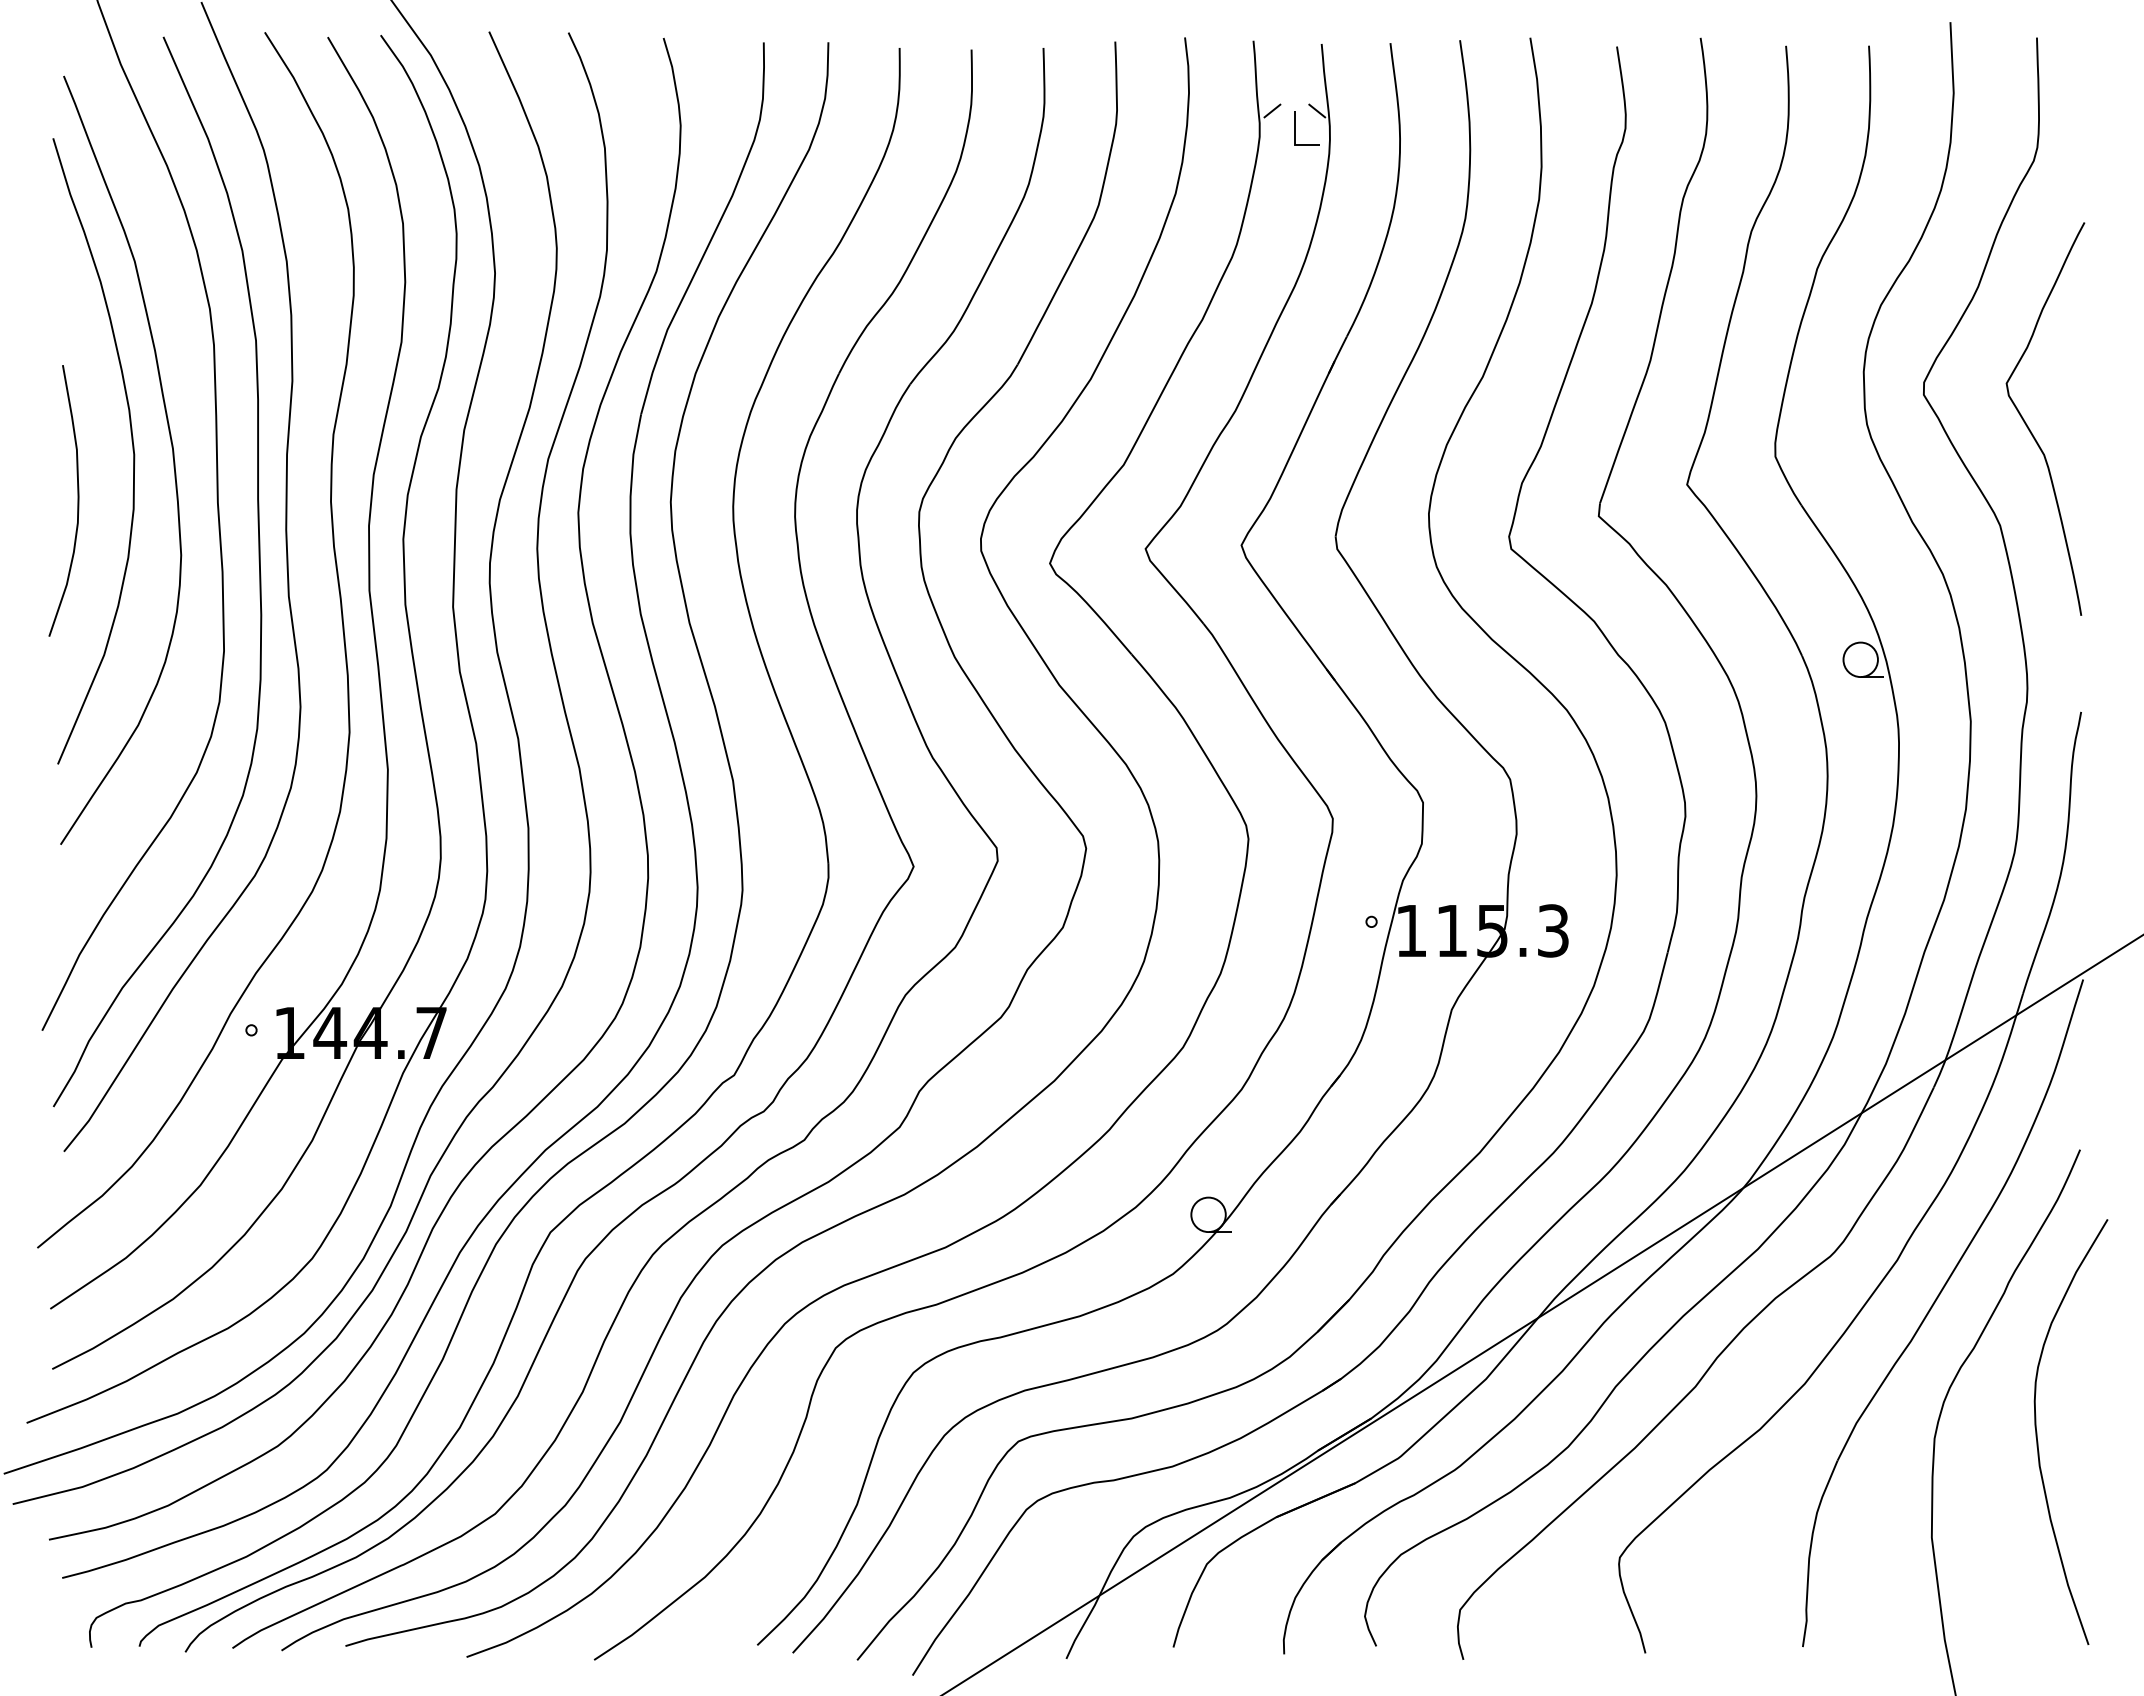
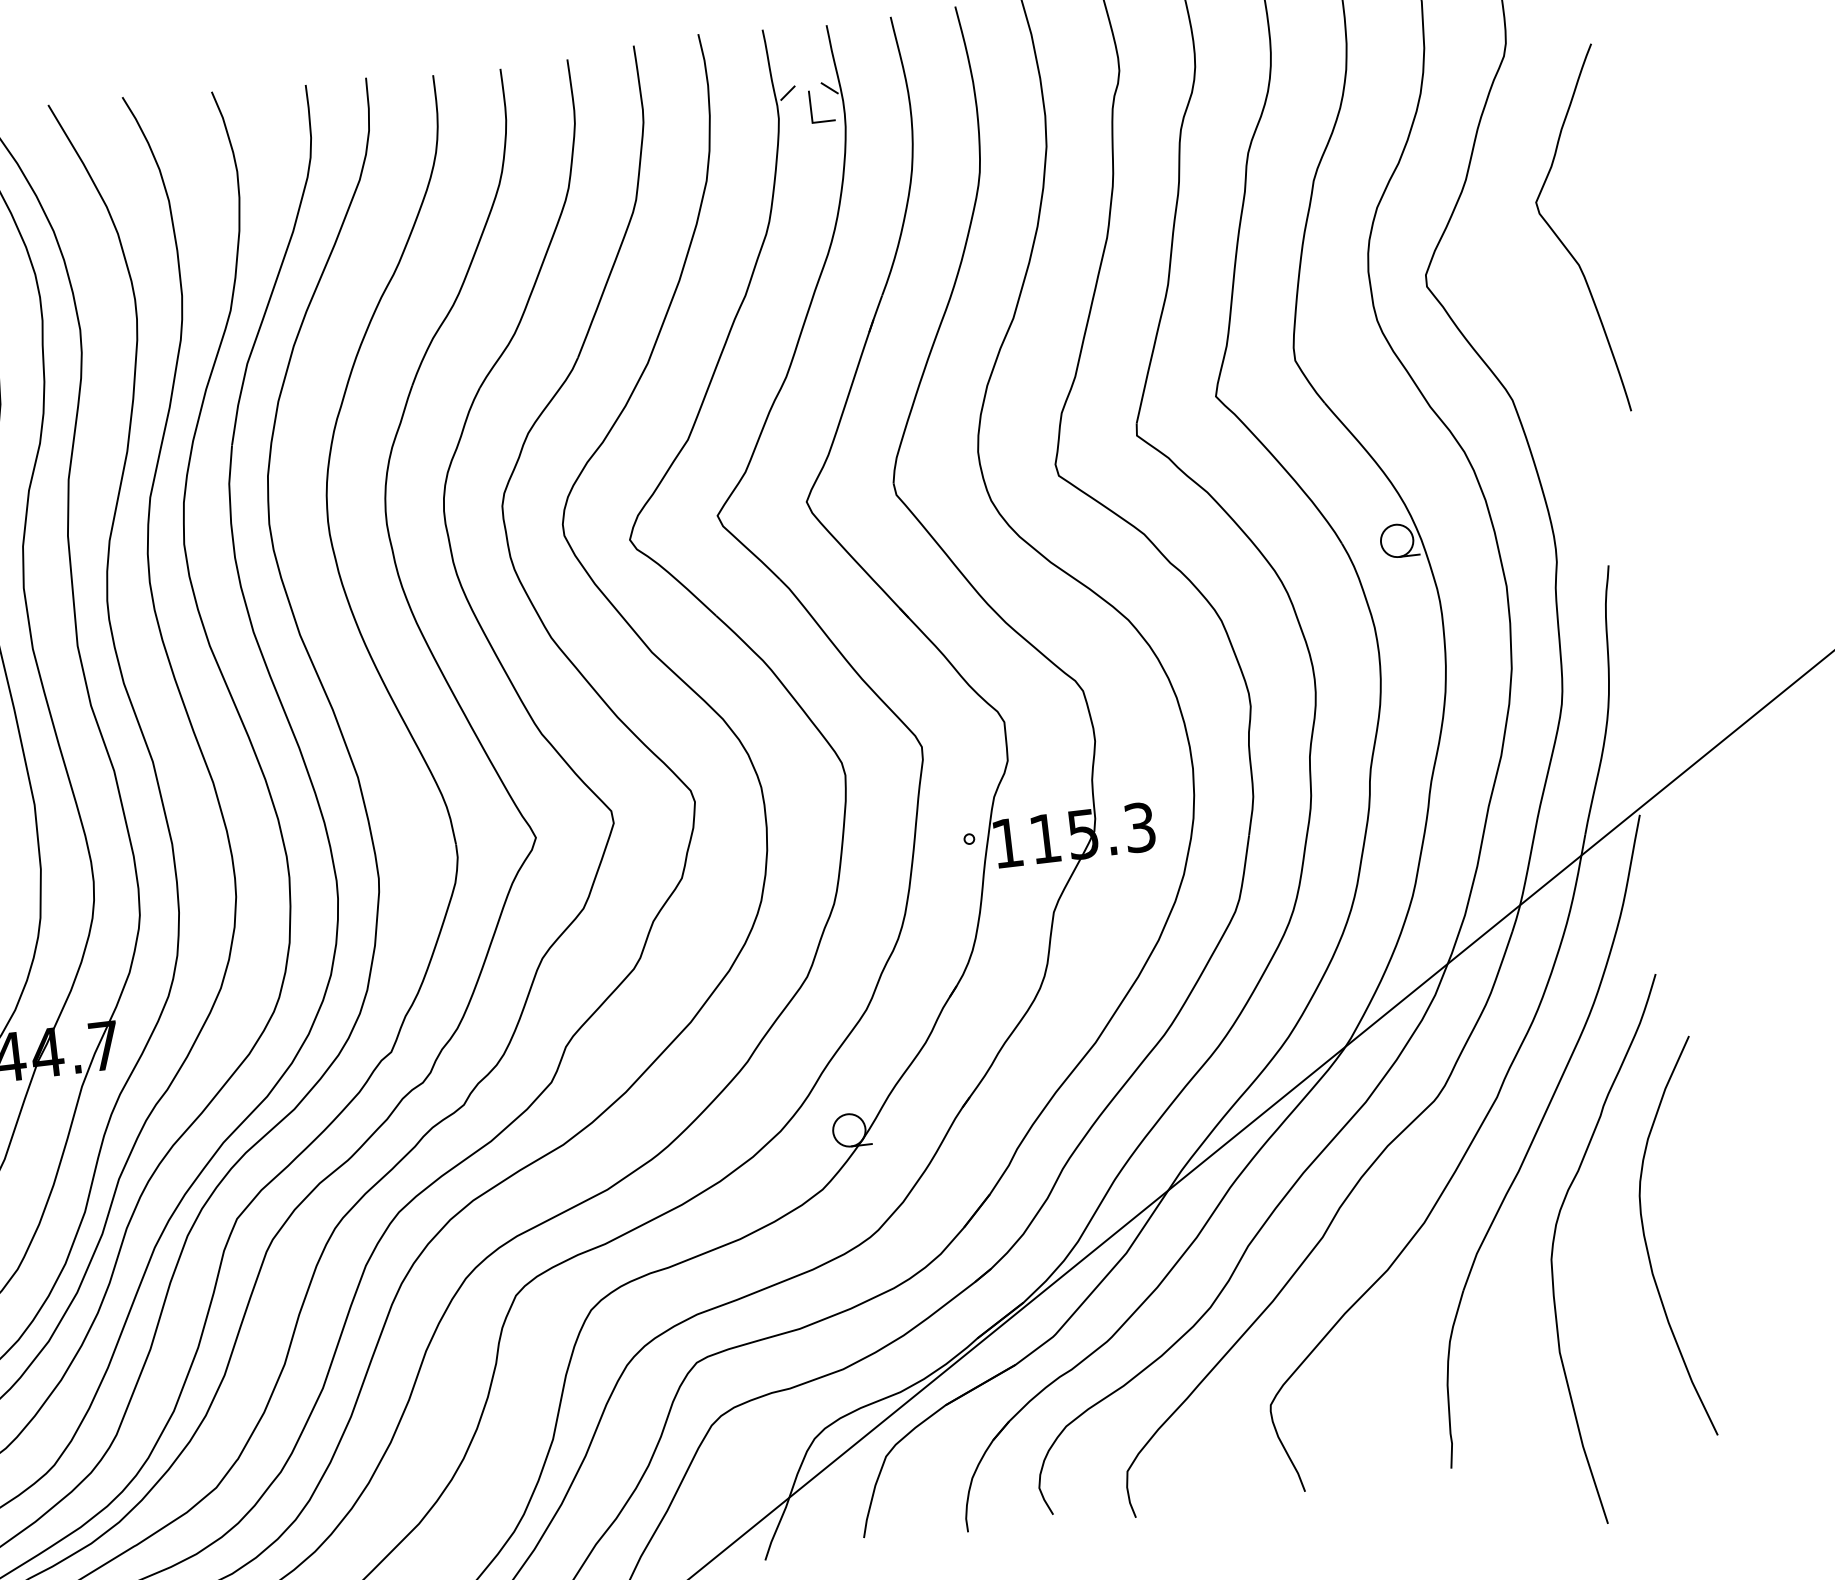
curve: (2030, 429) -> (1563, 242), moved

